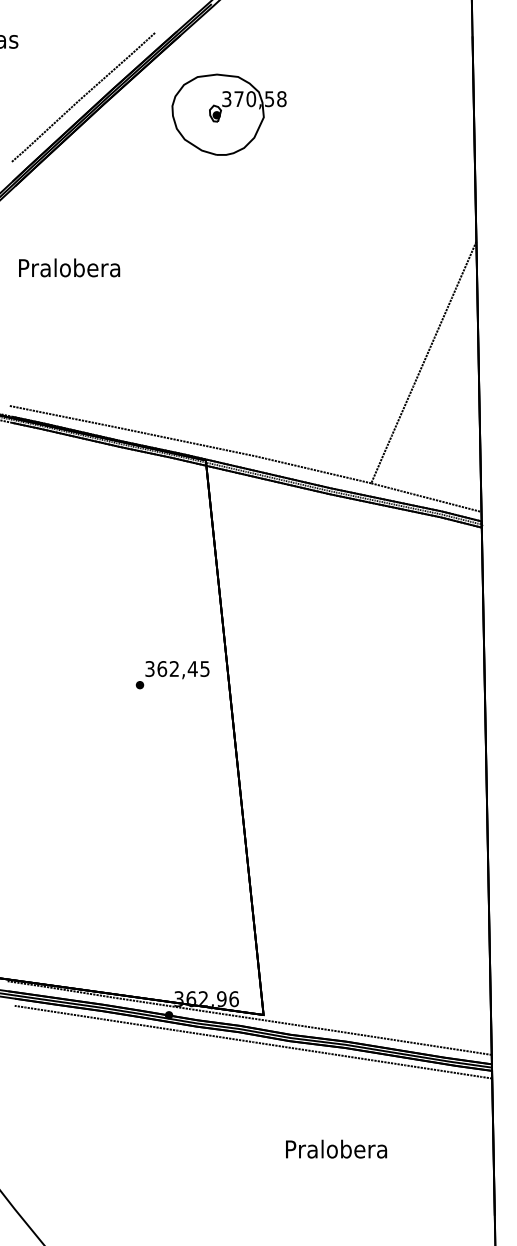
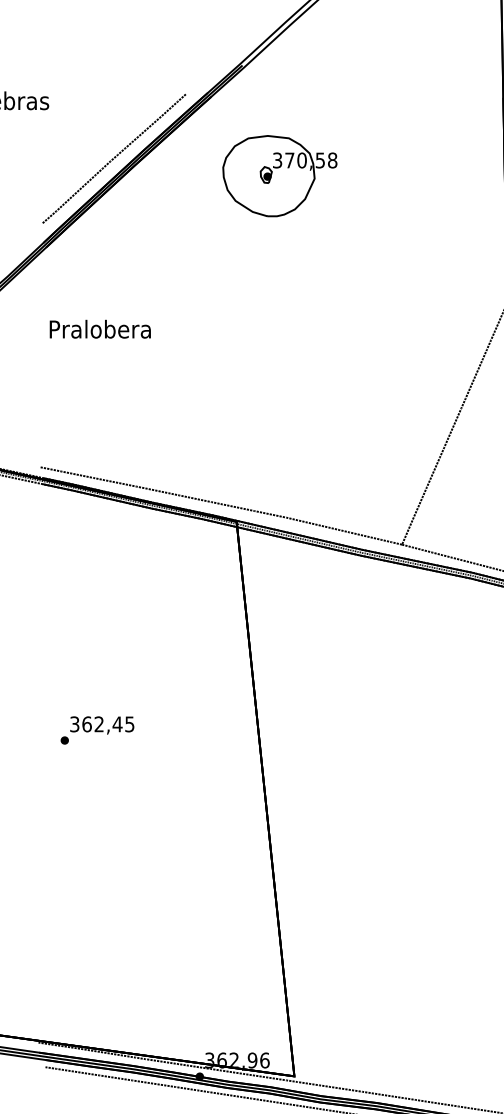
part: (228, 114) -> (279, 175), moved
text: (172, 675) -> (97, 730), moved

